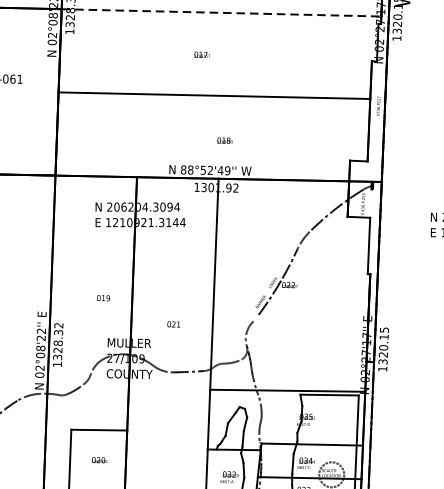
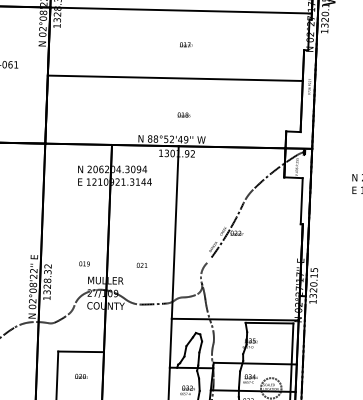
line: (222, 12) -> (181, 10), dashed -> solid
text: (202, 54) -> (186, 44), moved
text: (103, 297) -> (84, 263), moved

